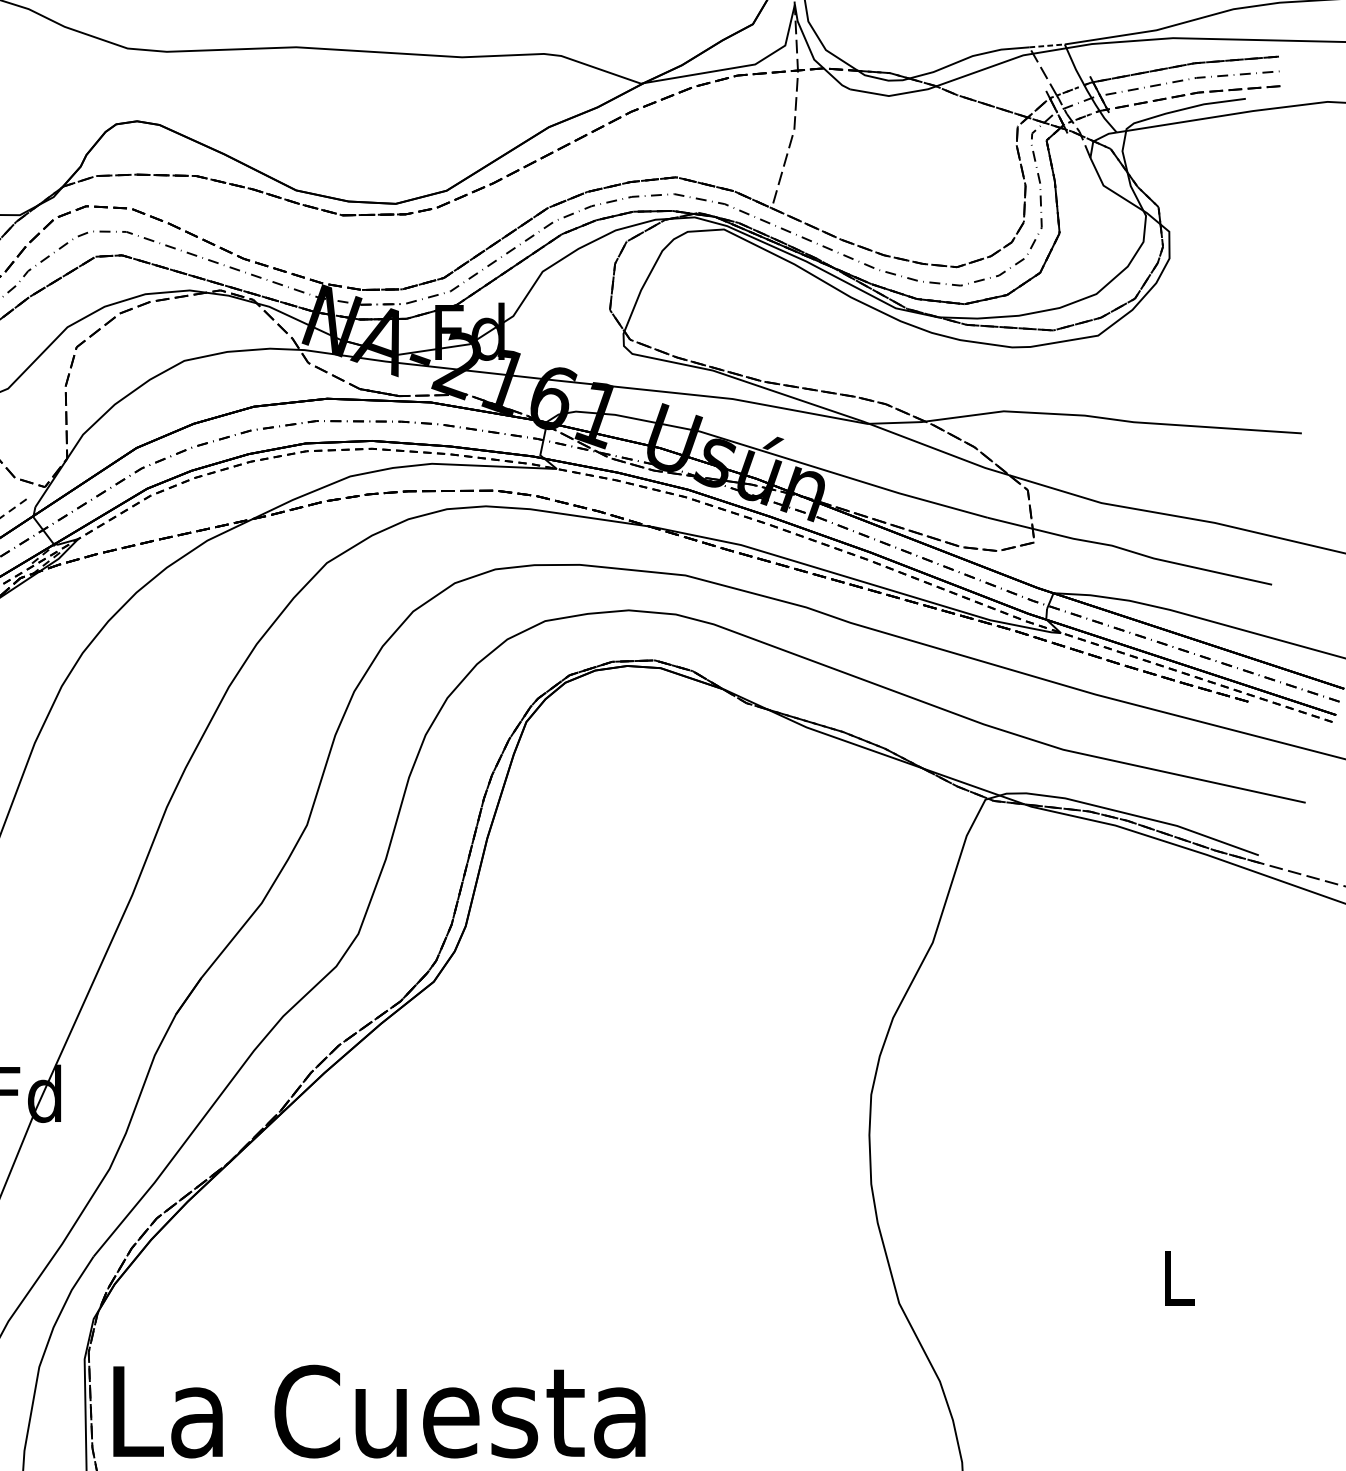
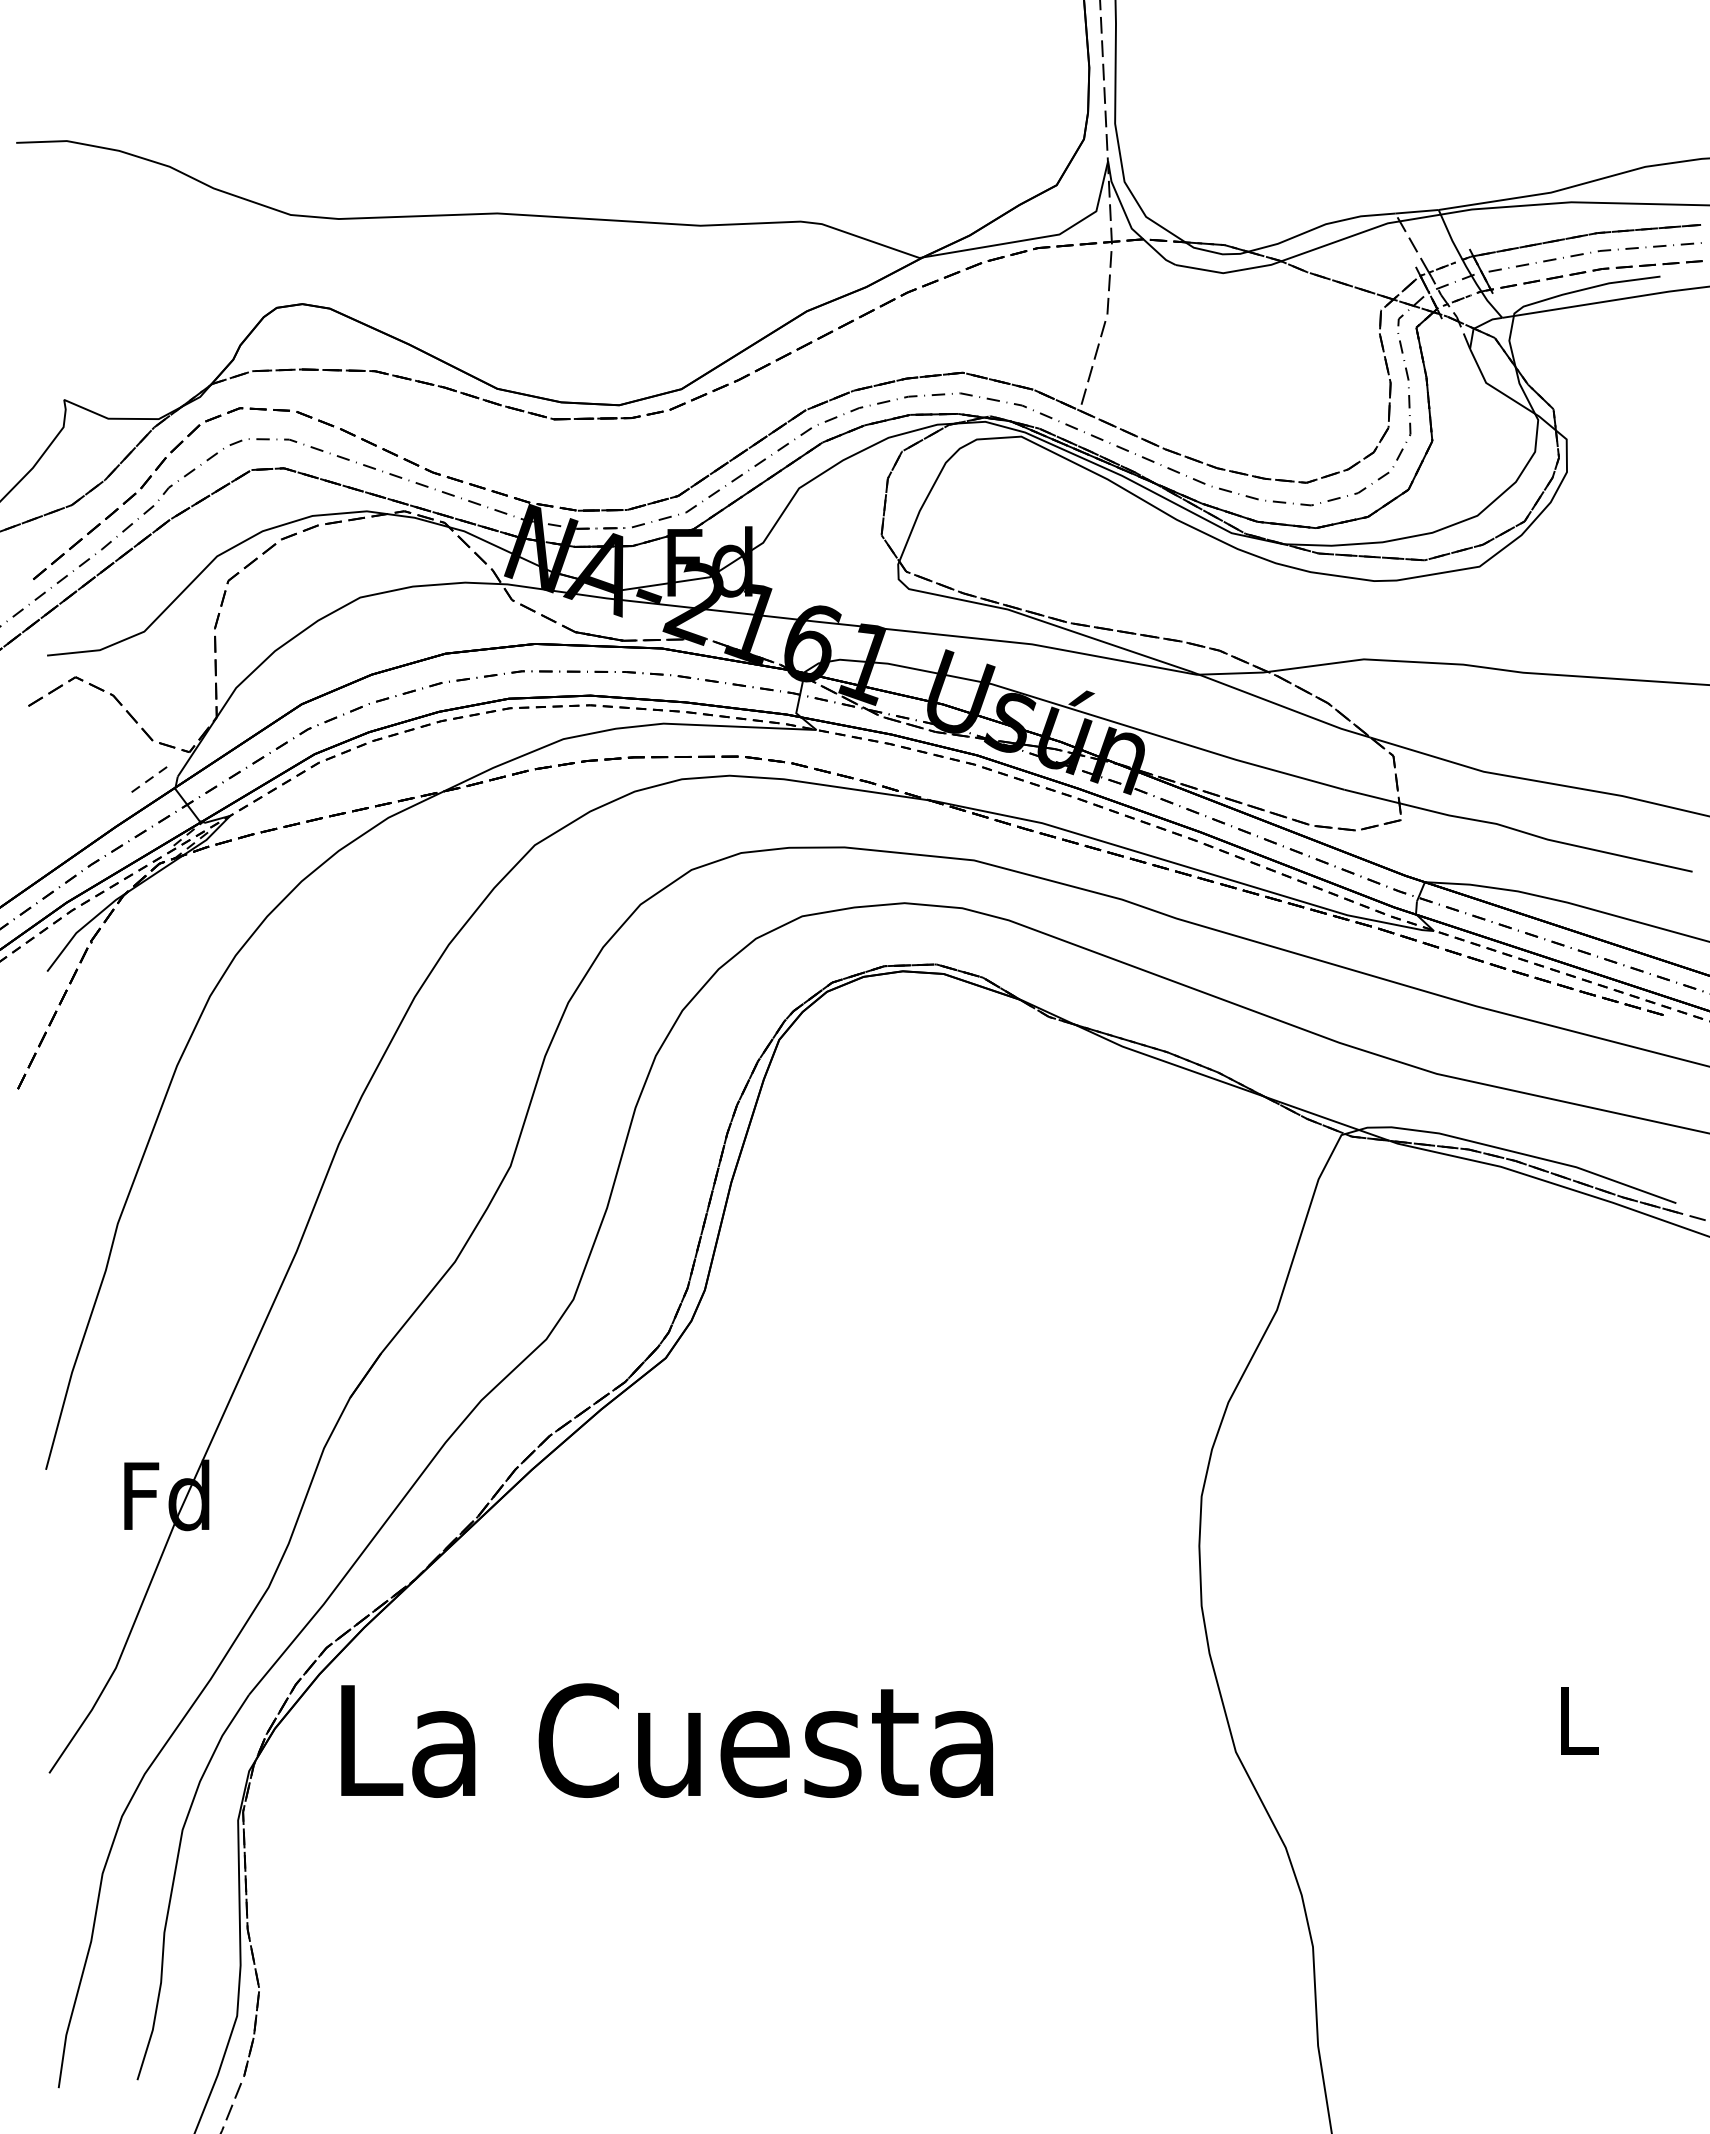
line: (1047, 45) -> (1417, 211), dashed -> solid
text: (378, 1411) -> (666, 1740), moved

